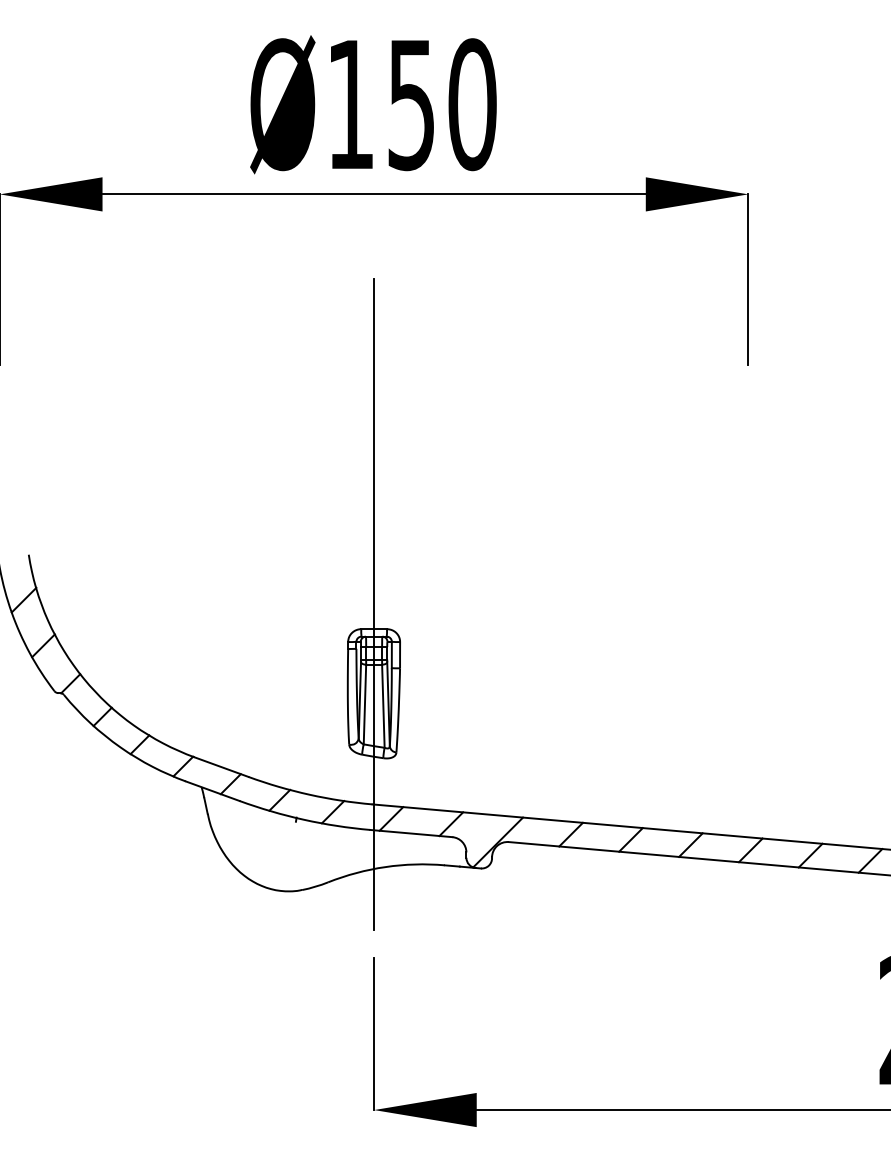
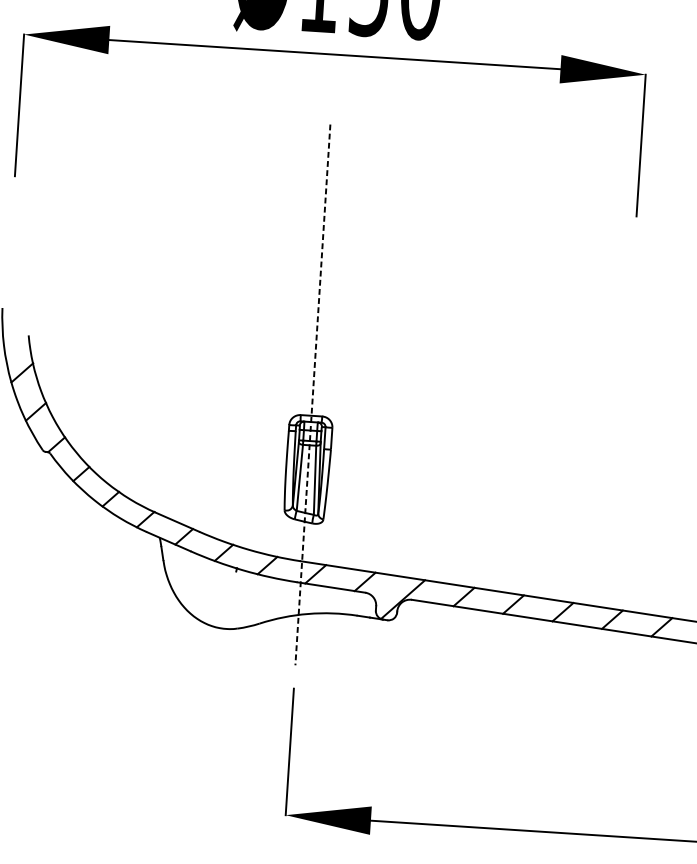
line: (374, 604) -> (313, 395), solid -> dashed

